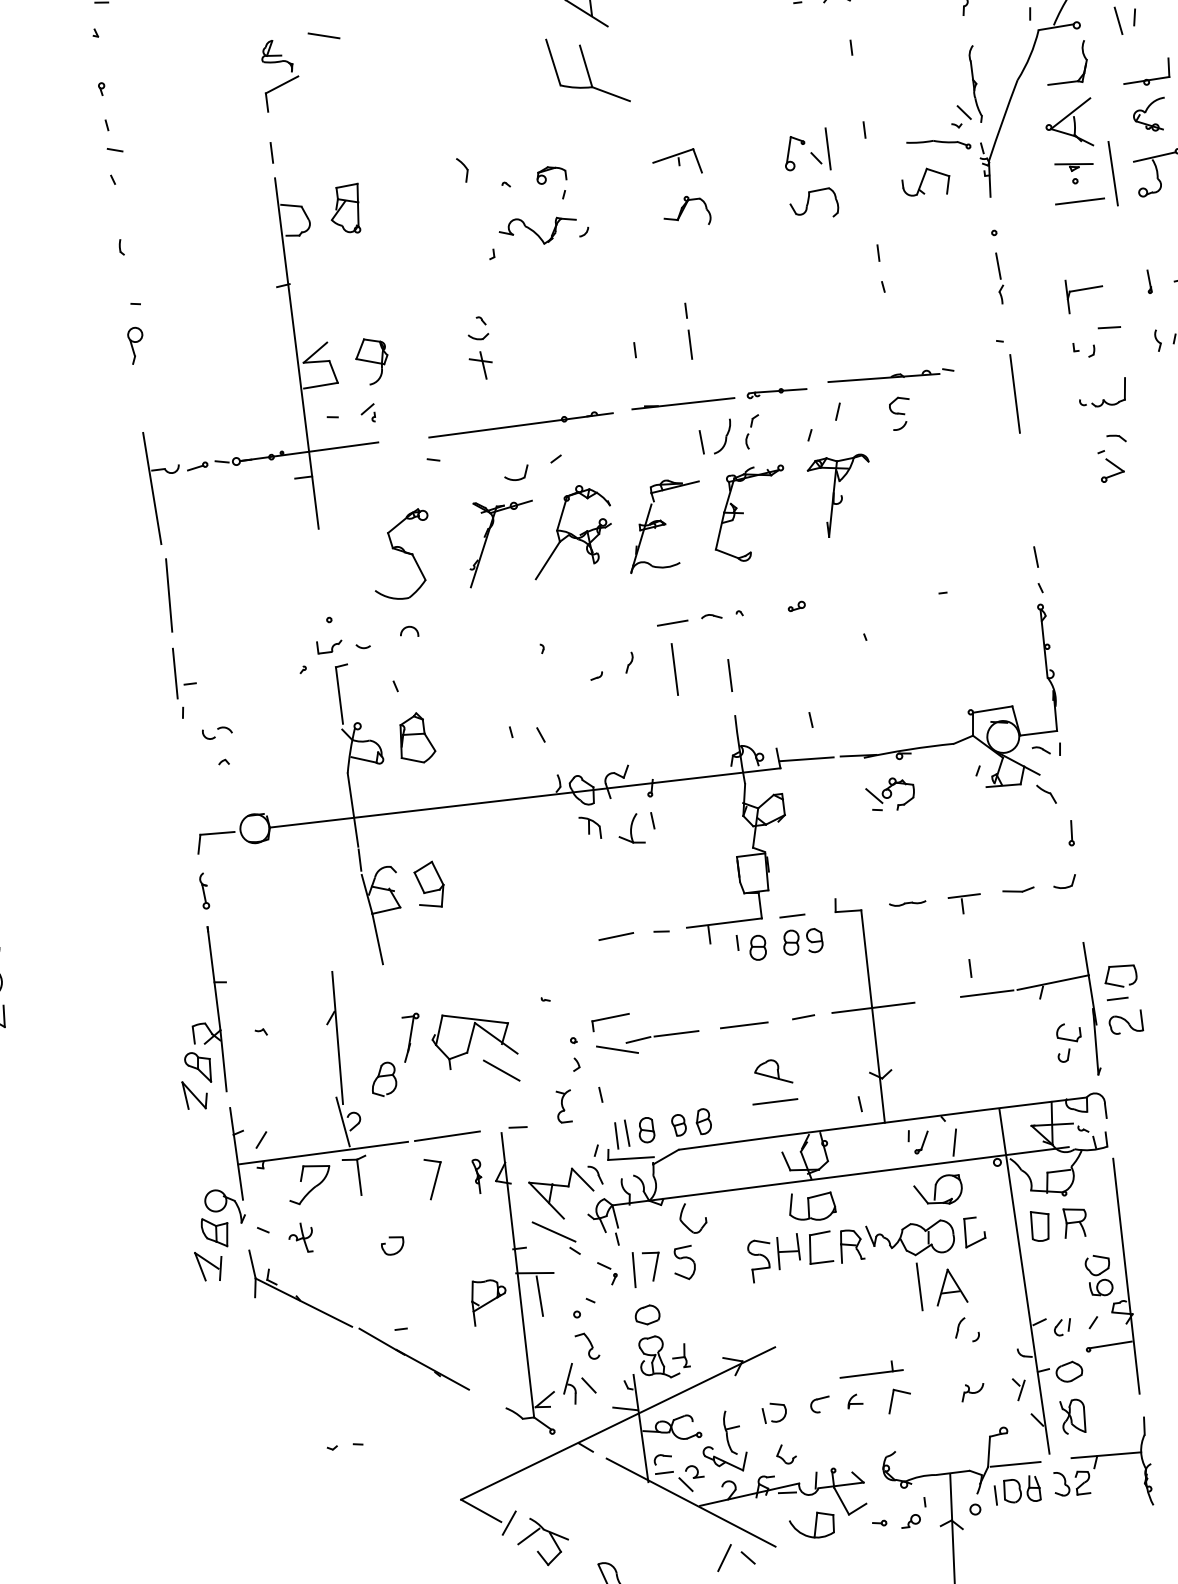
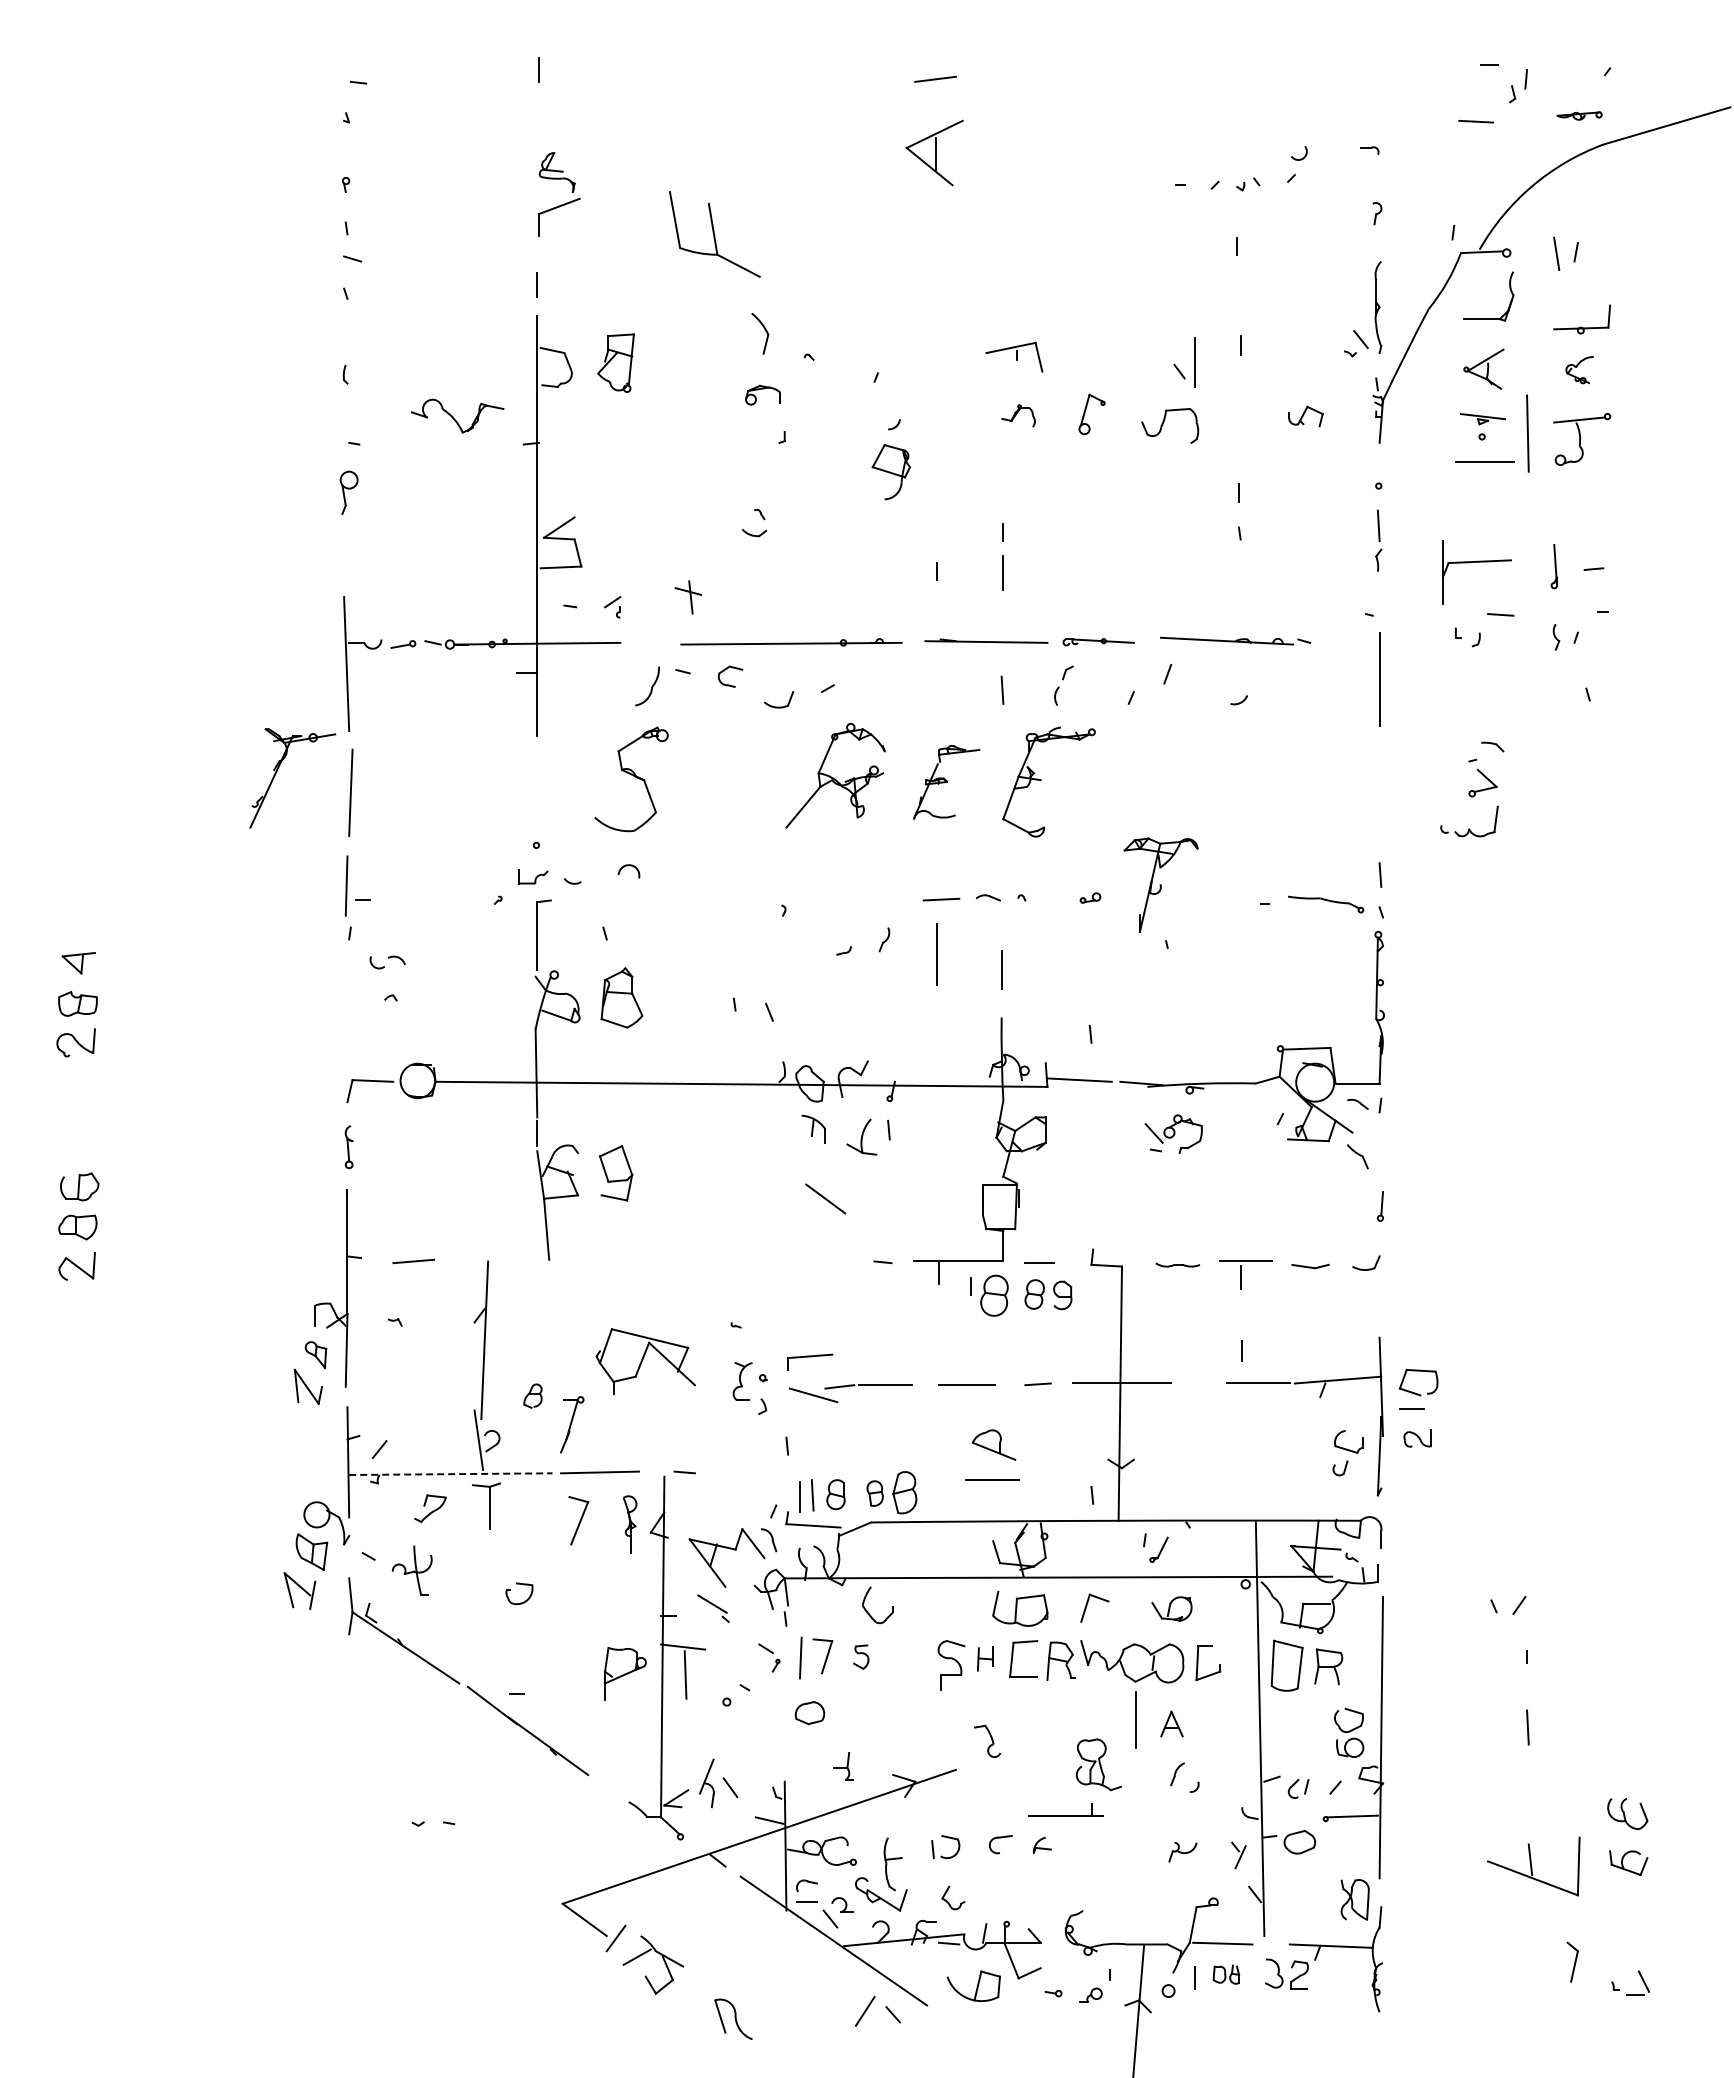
line: (323, 35) -> (615, 154), removed
part: (587, 70) -> (714, 234), moved
part: (1149, 114) -> (1579, 369), size x0.7
part: (1069, 124) -> (1483, 369), size x0.7
part: (939, 145) -> (1326, 904), moved
part: (789, 152) -> (1085, 413), moved
part: (462, 169) -> (760, 333), size x1.4
part: (550, 174) -> (762, 394), moved
part: (926, 182) -> (1305, 416), size x0.6
part: (686, 211) -> (1018, 415), size x0.6
part: (538, 230) -> (457, 415), moved
part: (1148, 281) -> (1553, 566), size x1.6
part: (1084, 294) -> (1476, 572), size x1.6
part: (371, 361) -> (890, 472), moved
part: (481, 365) -> (688, 597), moved
part: (1103, 399) -> (1469, 828), moved
part: (896, 400) -> (727, 669), moved
part: (722, 436) -> (647, 686), moved
part: (841, 495) -> (1160, 884), moved
part: (664, 524) -> (946, 782), size x0.7
part: (487, 540) -> (276, 774), moved
part: (965, 904) -> (1245, 1274), size x1.4
line: (616, 936) -> (413, 1261), moved
part: (757, 947) -> (993, 1295), size x1.4
part: (1125, 1023) -> (1417, 1438), size x0.7
part: (411, 1037) -> (572, 1424), moved
part: (198, 1067) -> (315, 1354), size x0.7
line: (501, 1070) -> (825, 1198), moved
part: (383, 1079) -> (532, 1395), size x0.6
part: (564, 1106) -> (742, 1381), moved
part: (703, 1121) -> (904, 1492), size x1.4
line: (954, 1142) -> (1197, 1554), removed
line: (323, 1153) -> (450, 1474), solid -> dashed
part: (477, 1176) -> (629, 1524), size x1.4
part: (309, 1183) -> (430, 1508), size x0.6
part: (938, 1190) -> (1171, 1608), size x0.7
part: (1040, 1225) -> (1287, 1665), size x1.4
part: (556, 1237) -> (713, 1608), size x0.6
part: (300, 1238) -> (411, 1571), size x1.4
part: (788, 1251) -> (985, 1658), size x0.6
part: (684, 1262) -> (861, 1656), size x0.6
part: (950, 1286) -> (1171, 1723), size x0.6
part: (587, 1345) -> (987, 1740), moved
part: (658, 1357) -> (1098, 1764), moved
part: (893, 1399) -> (1087, 1606), moved
part: (1072, 1416) -> (1354, 1899), moved
part: (1021, 1489) -> (1226, 1974), size x0.6

